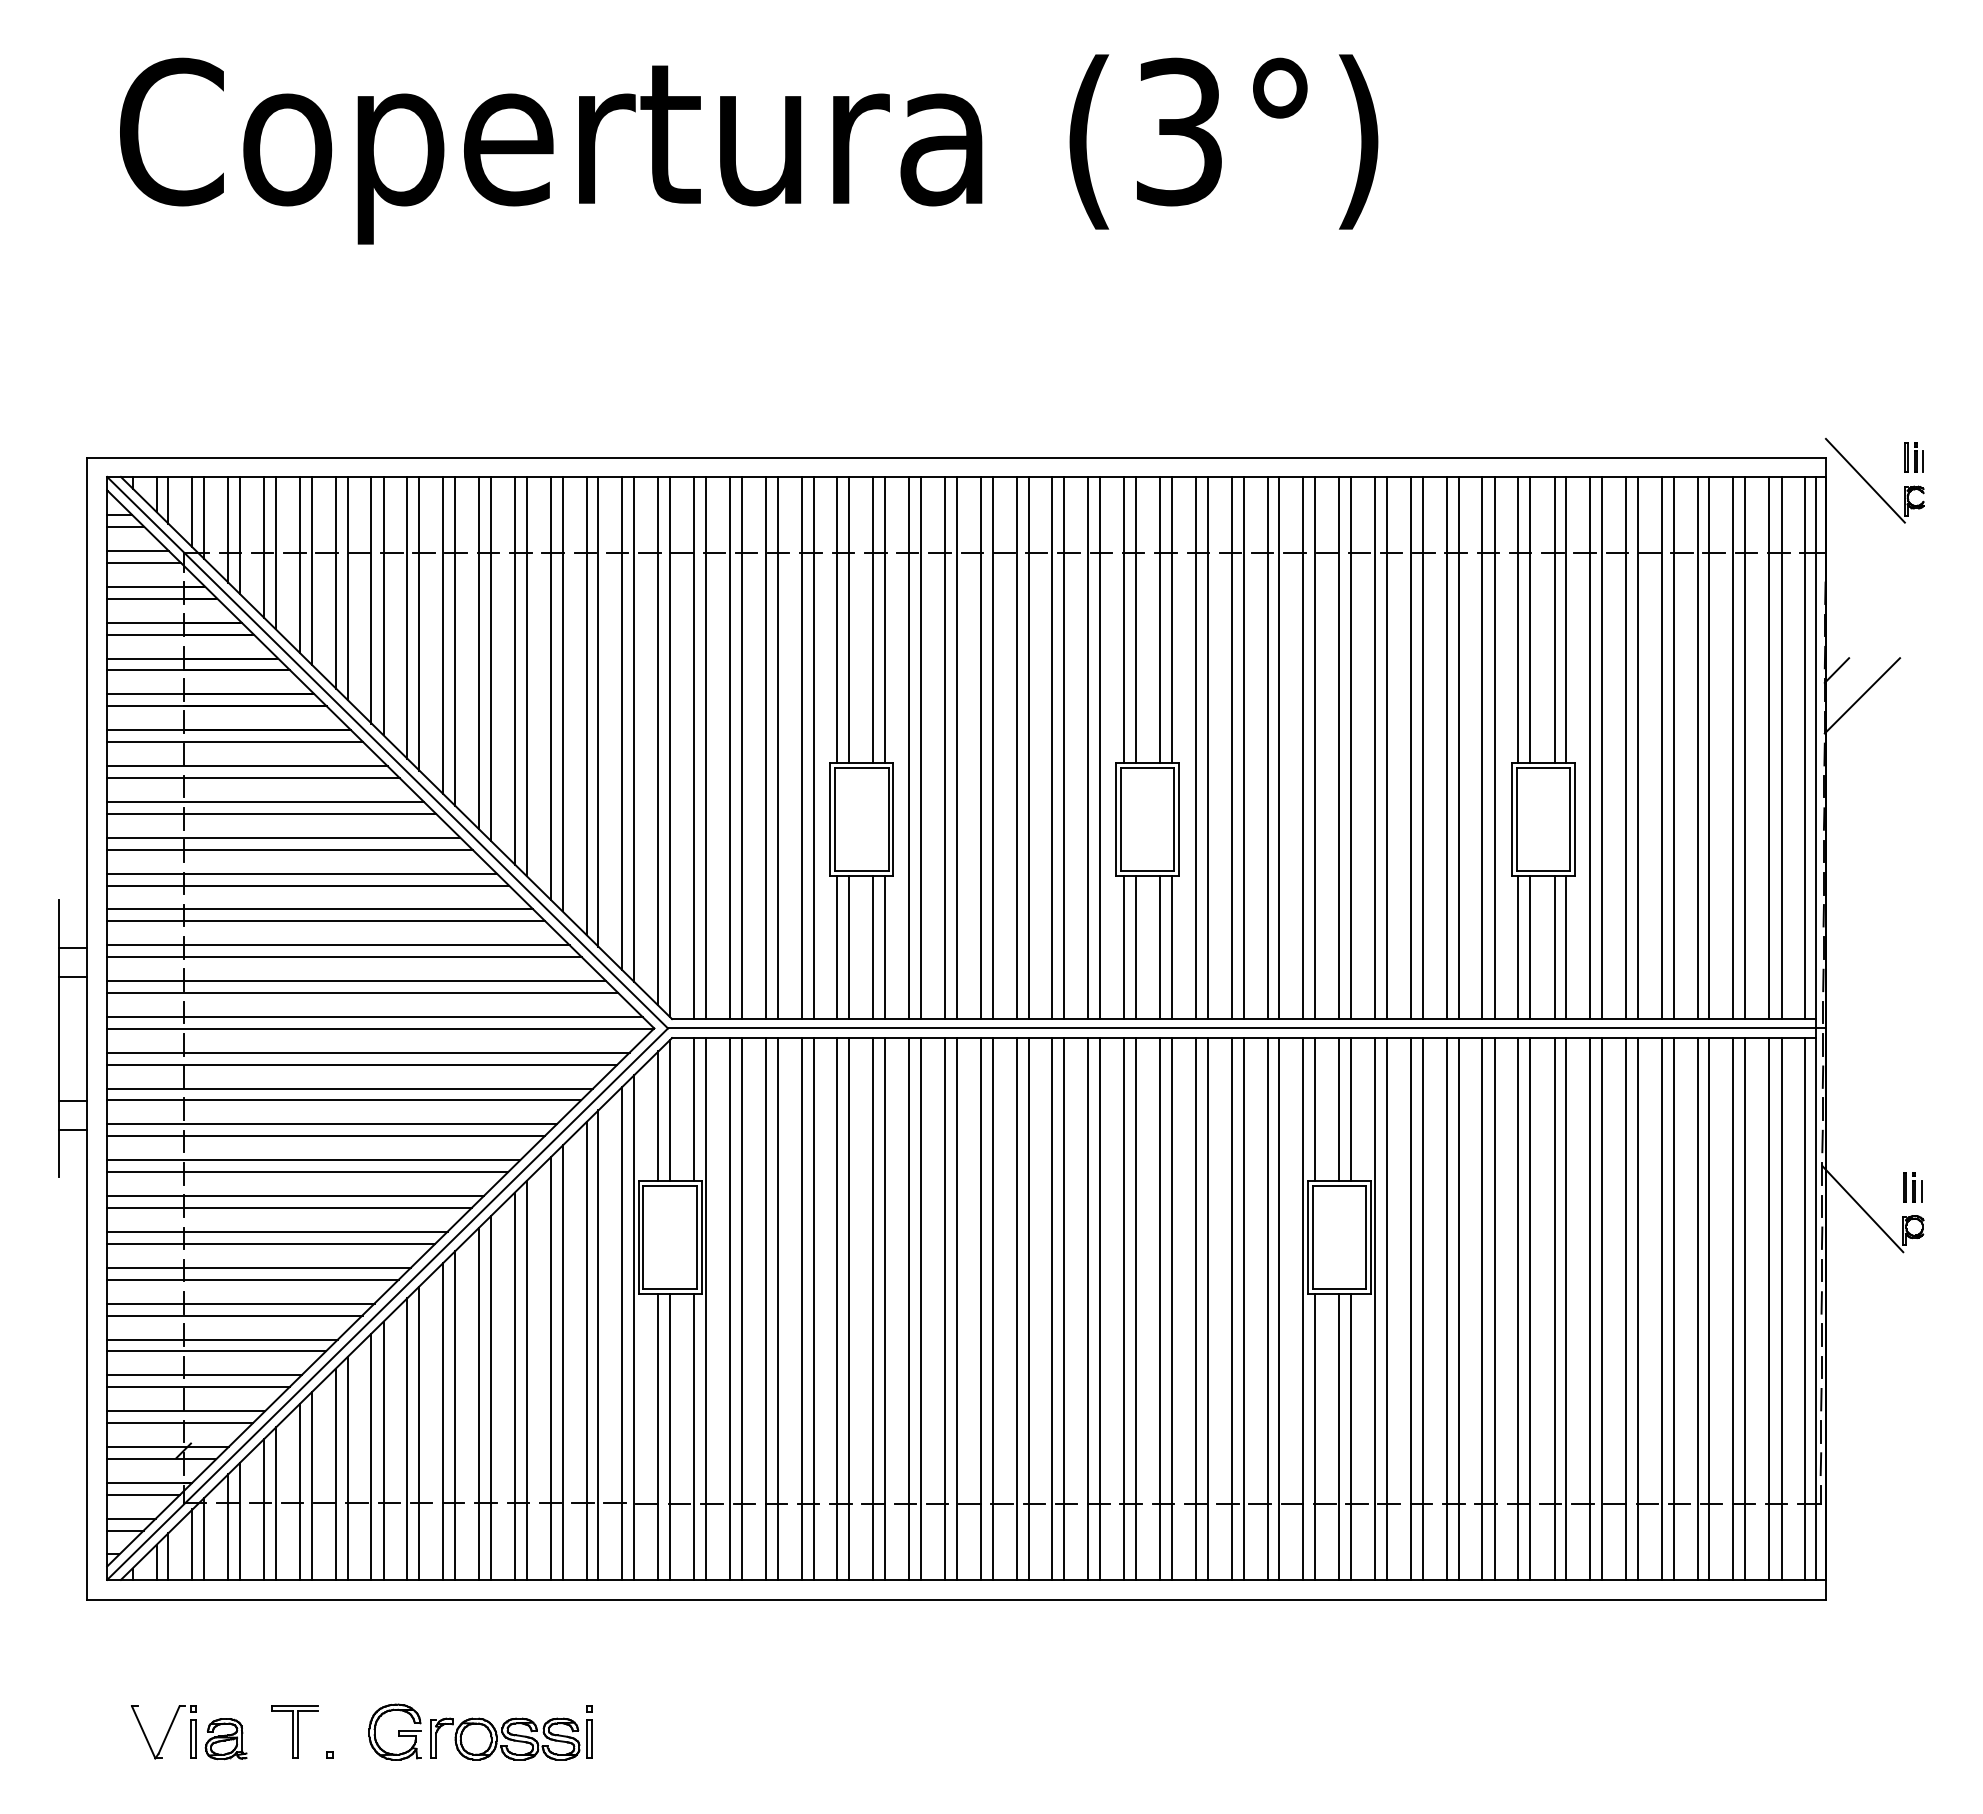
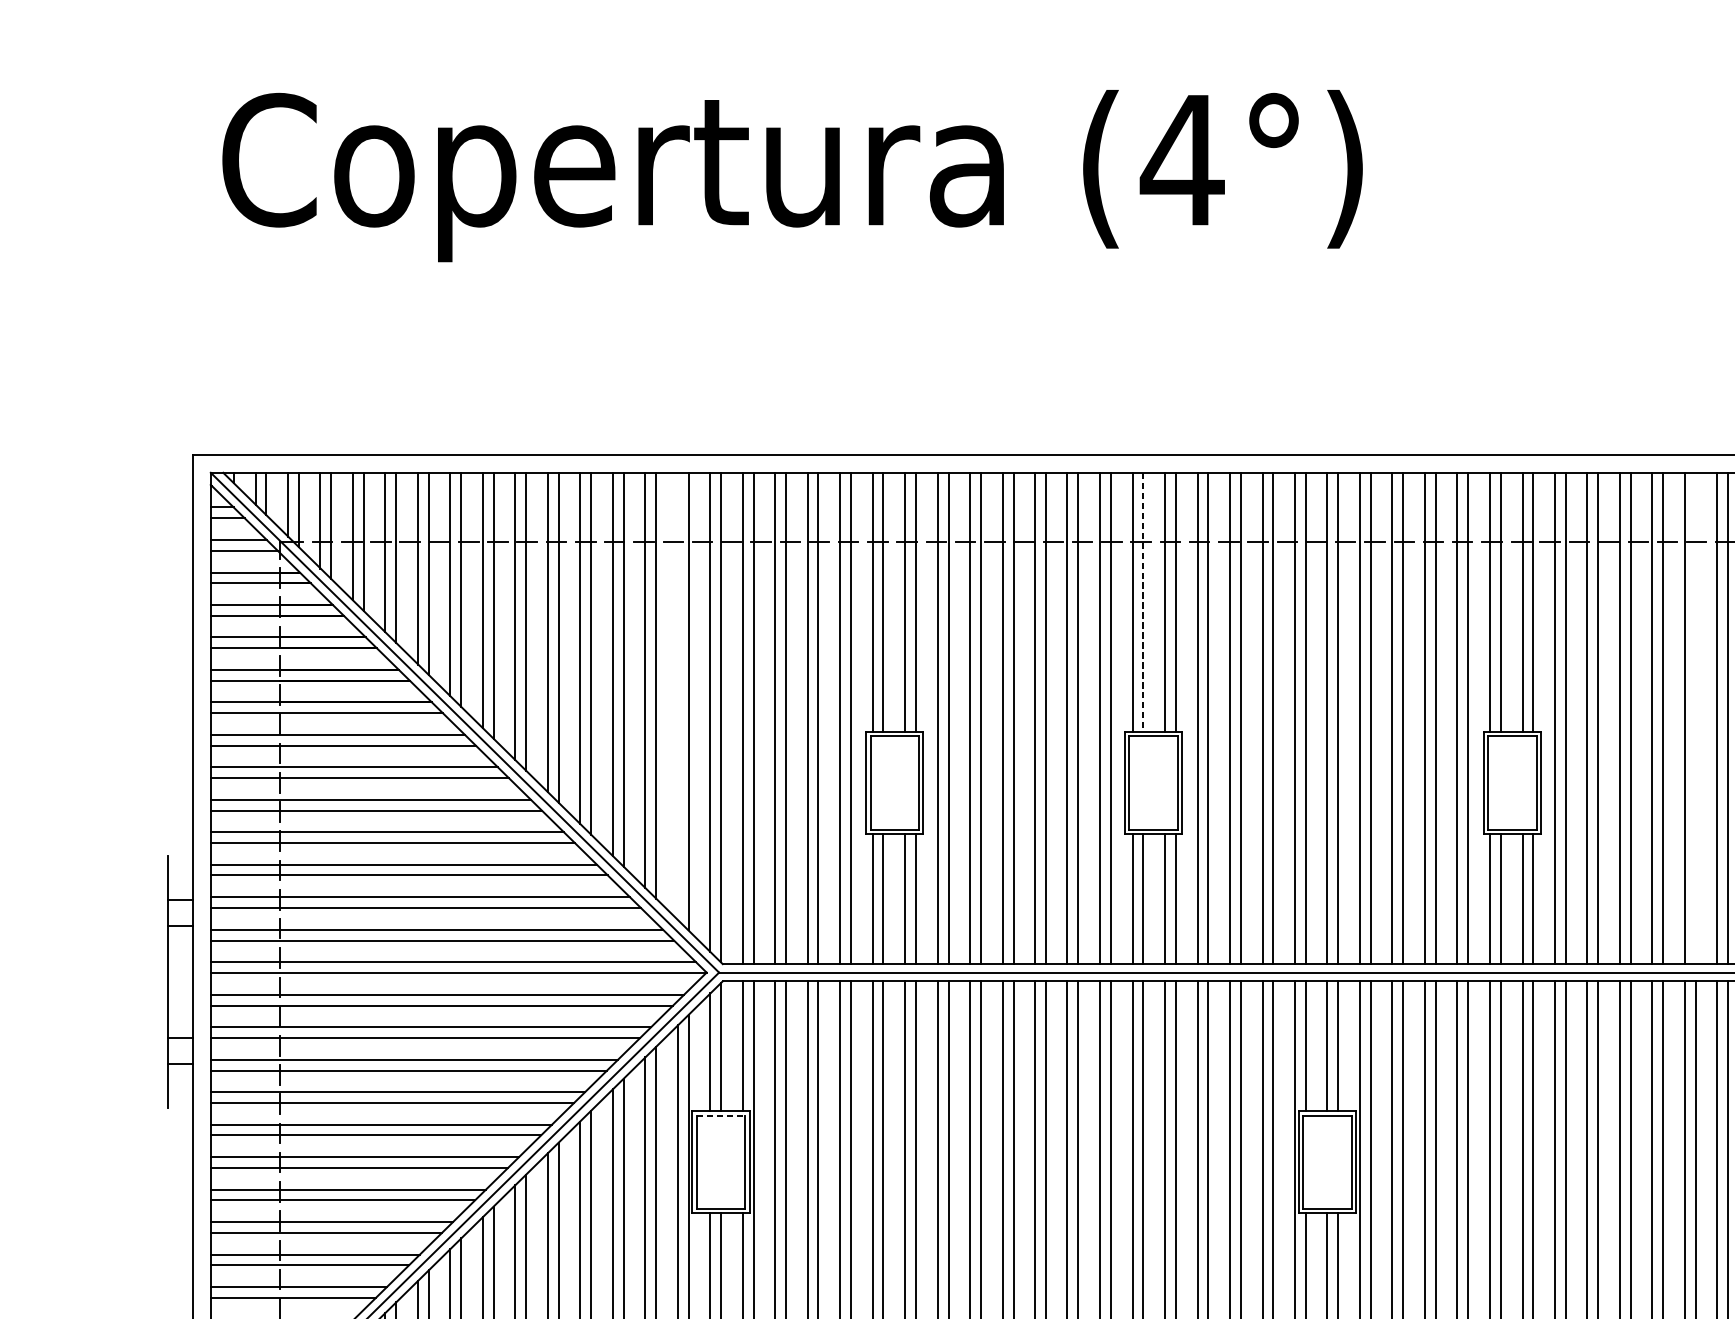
text: (1179, 131) -> (1182, 159), (3°) -> (4°)
line: (1136, 620) -> (1143, 602), solid -> dashed
line: (622, 723) -> (677, 696), removed
line: (1745, 747) -> (1695, 718), removed
line: (669, 1186) -> (720, 1115), solid -> dashed

